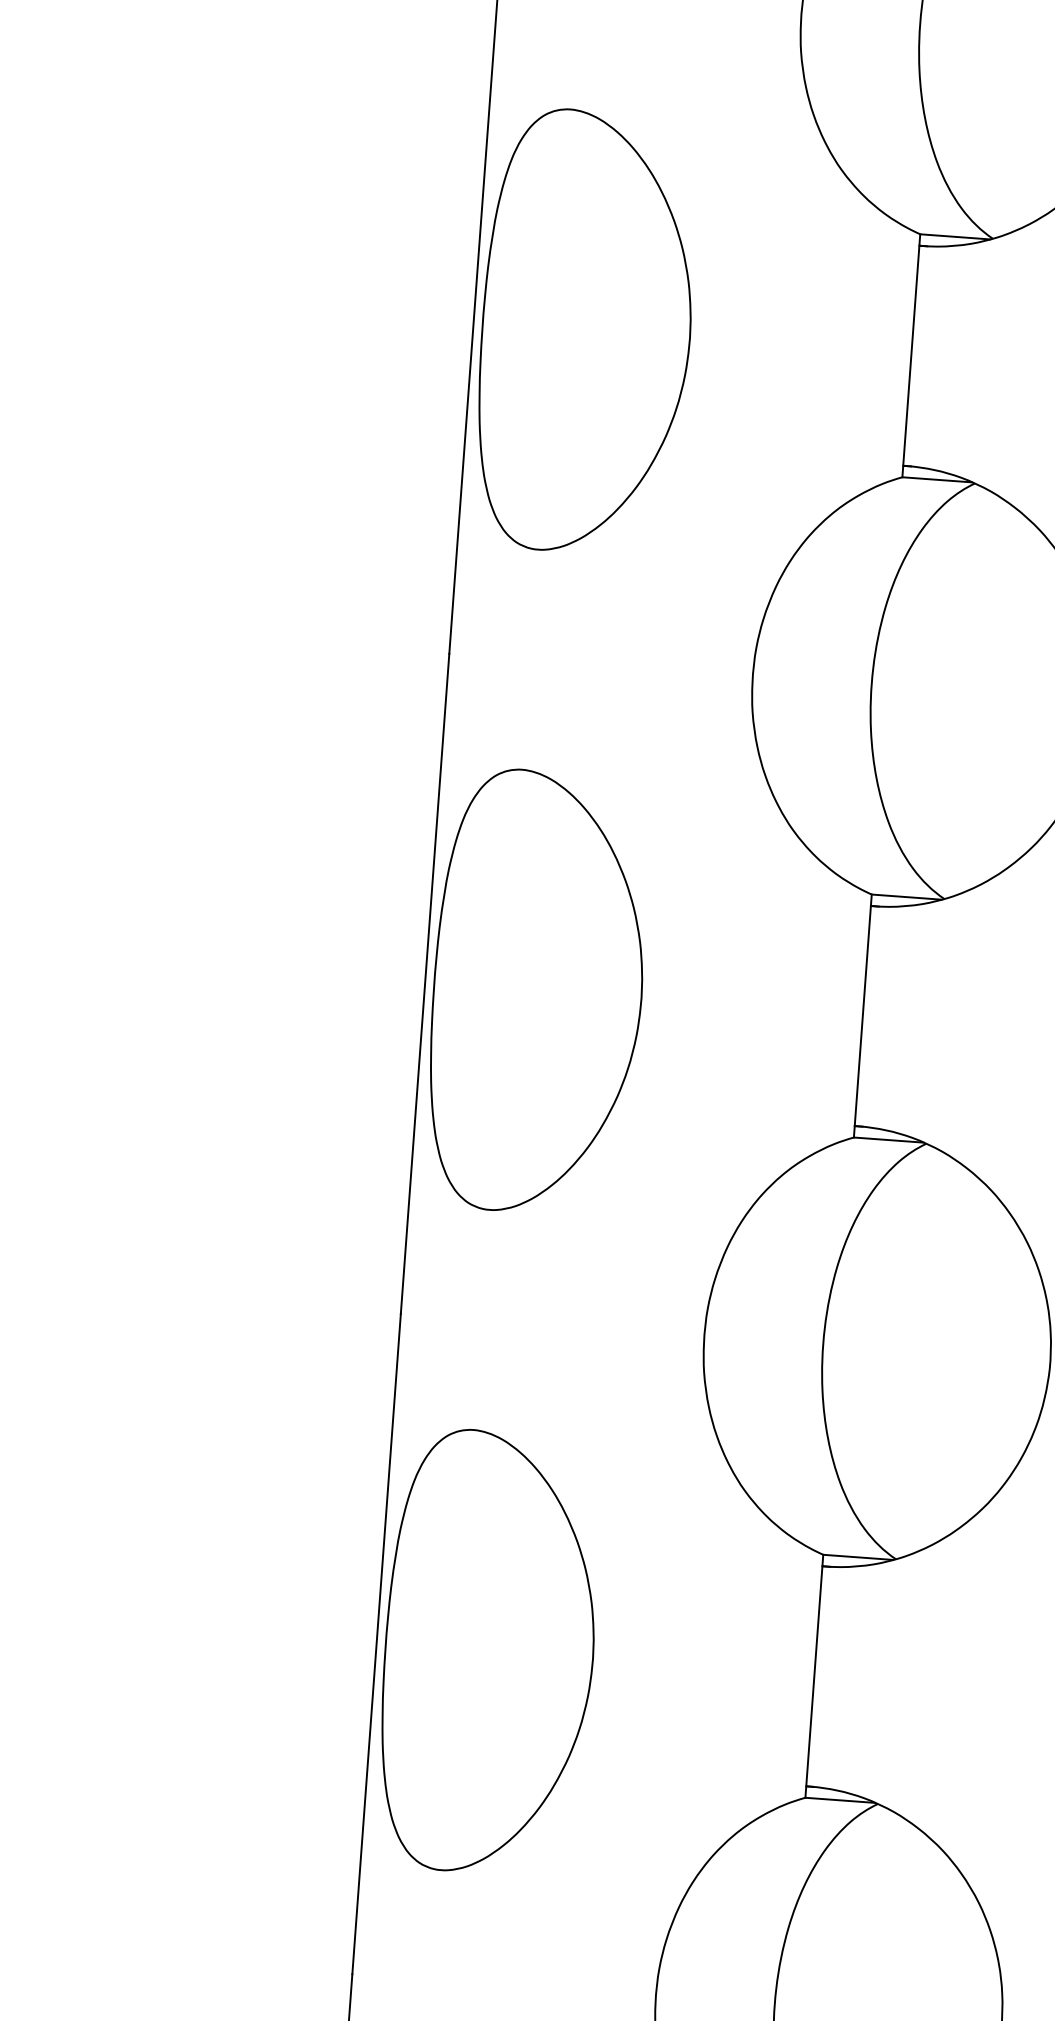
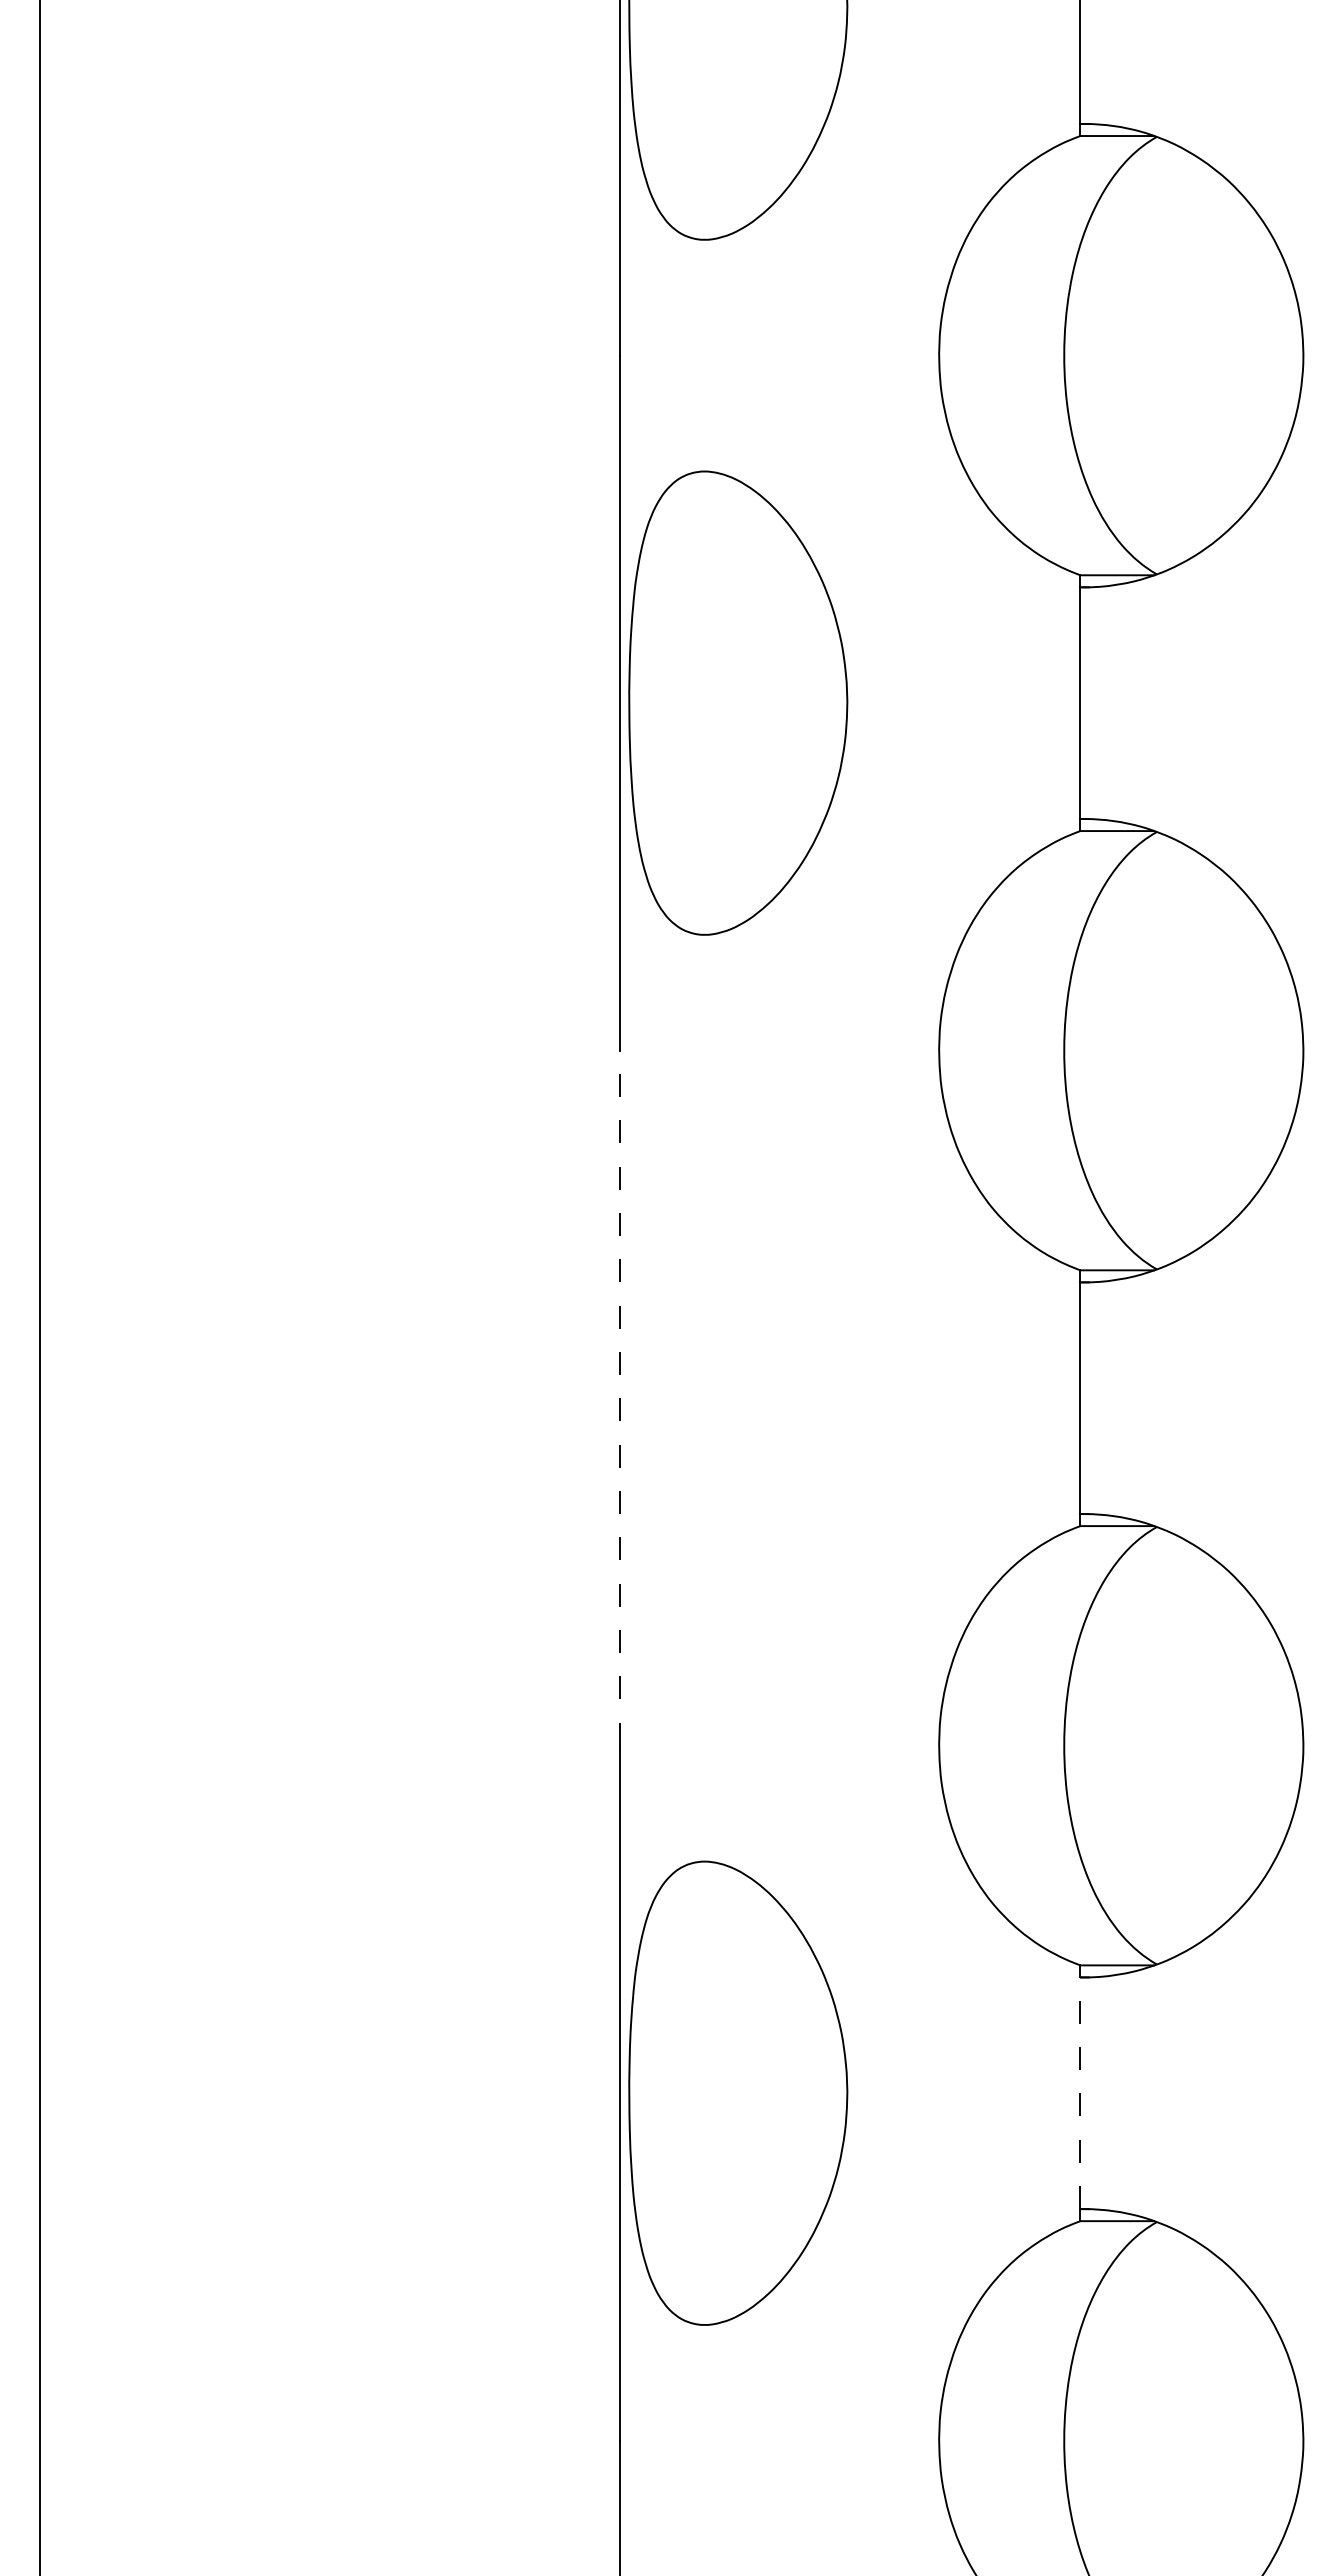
line: (424, 984) -> (619, 1398), solid -> dashed
part: (538, 991) -> (738, 1397), removed
line: (814, 1676) -> (1080, 2093), solid -> dashed

